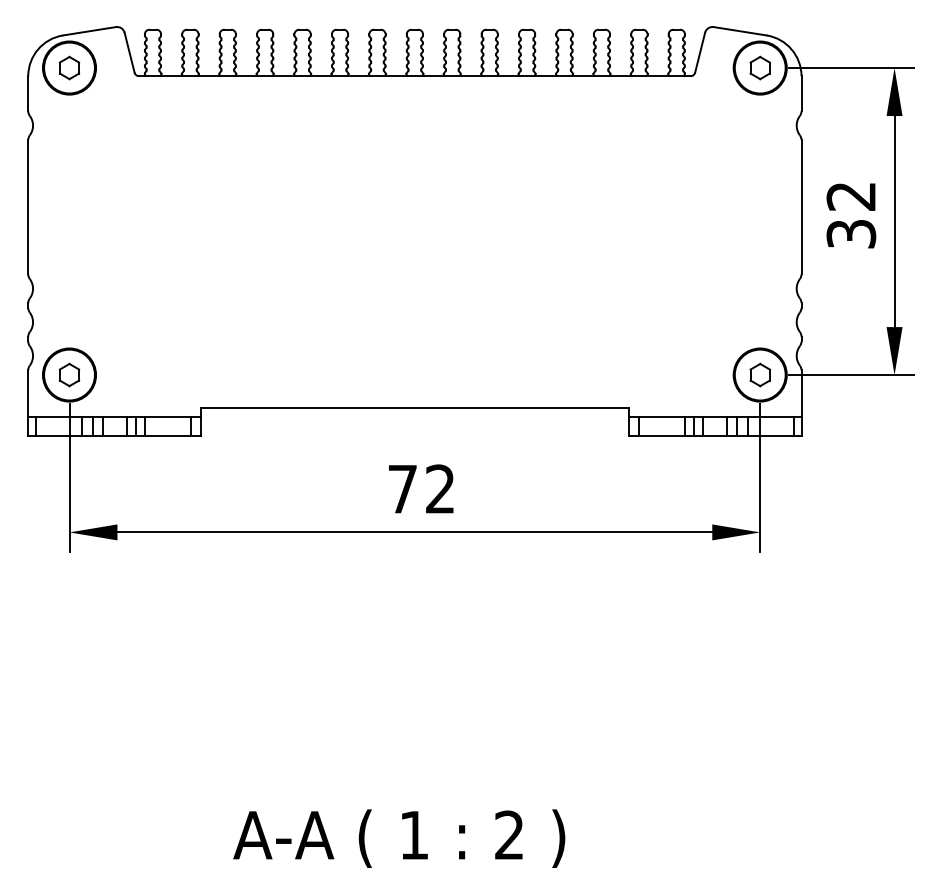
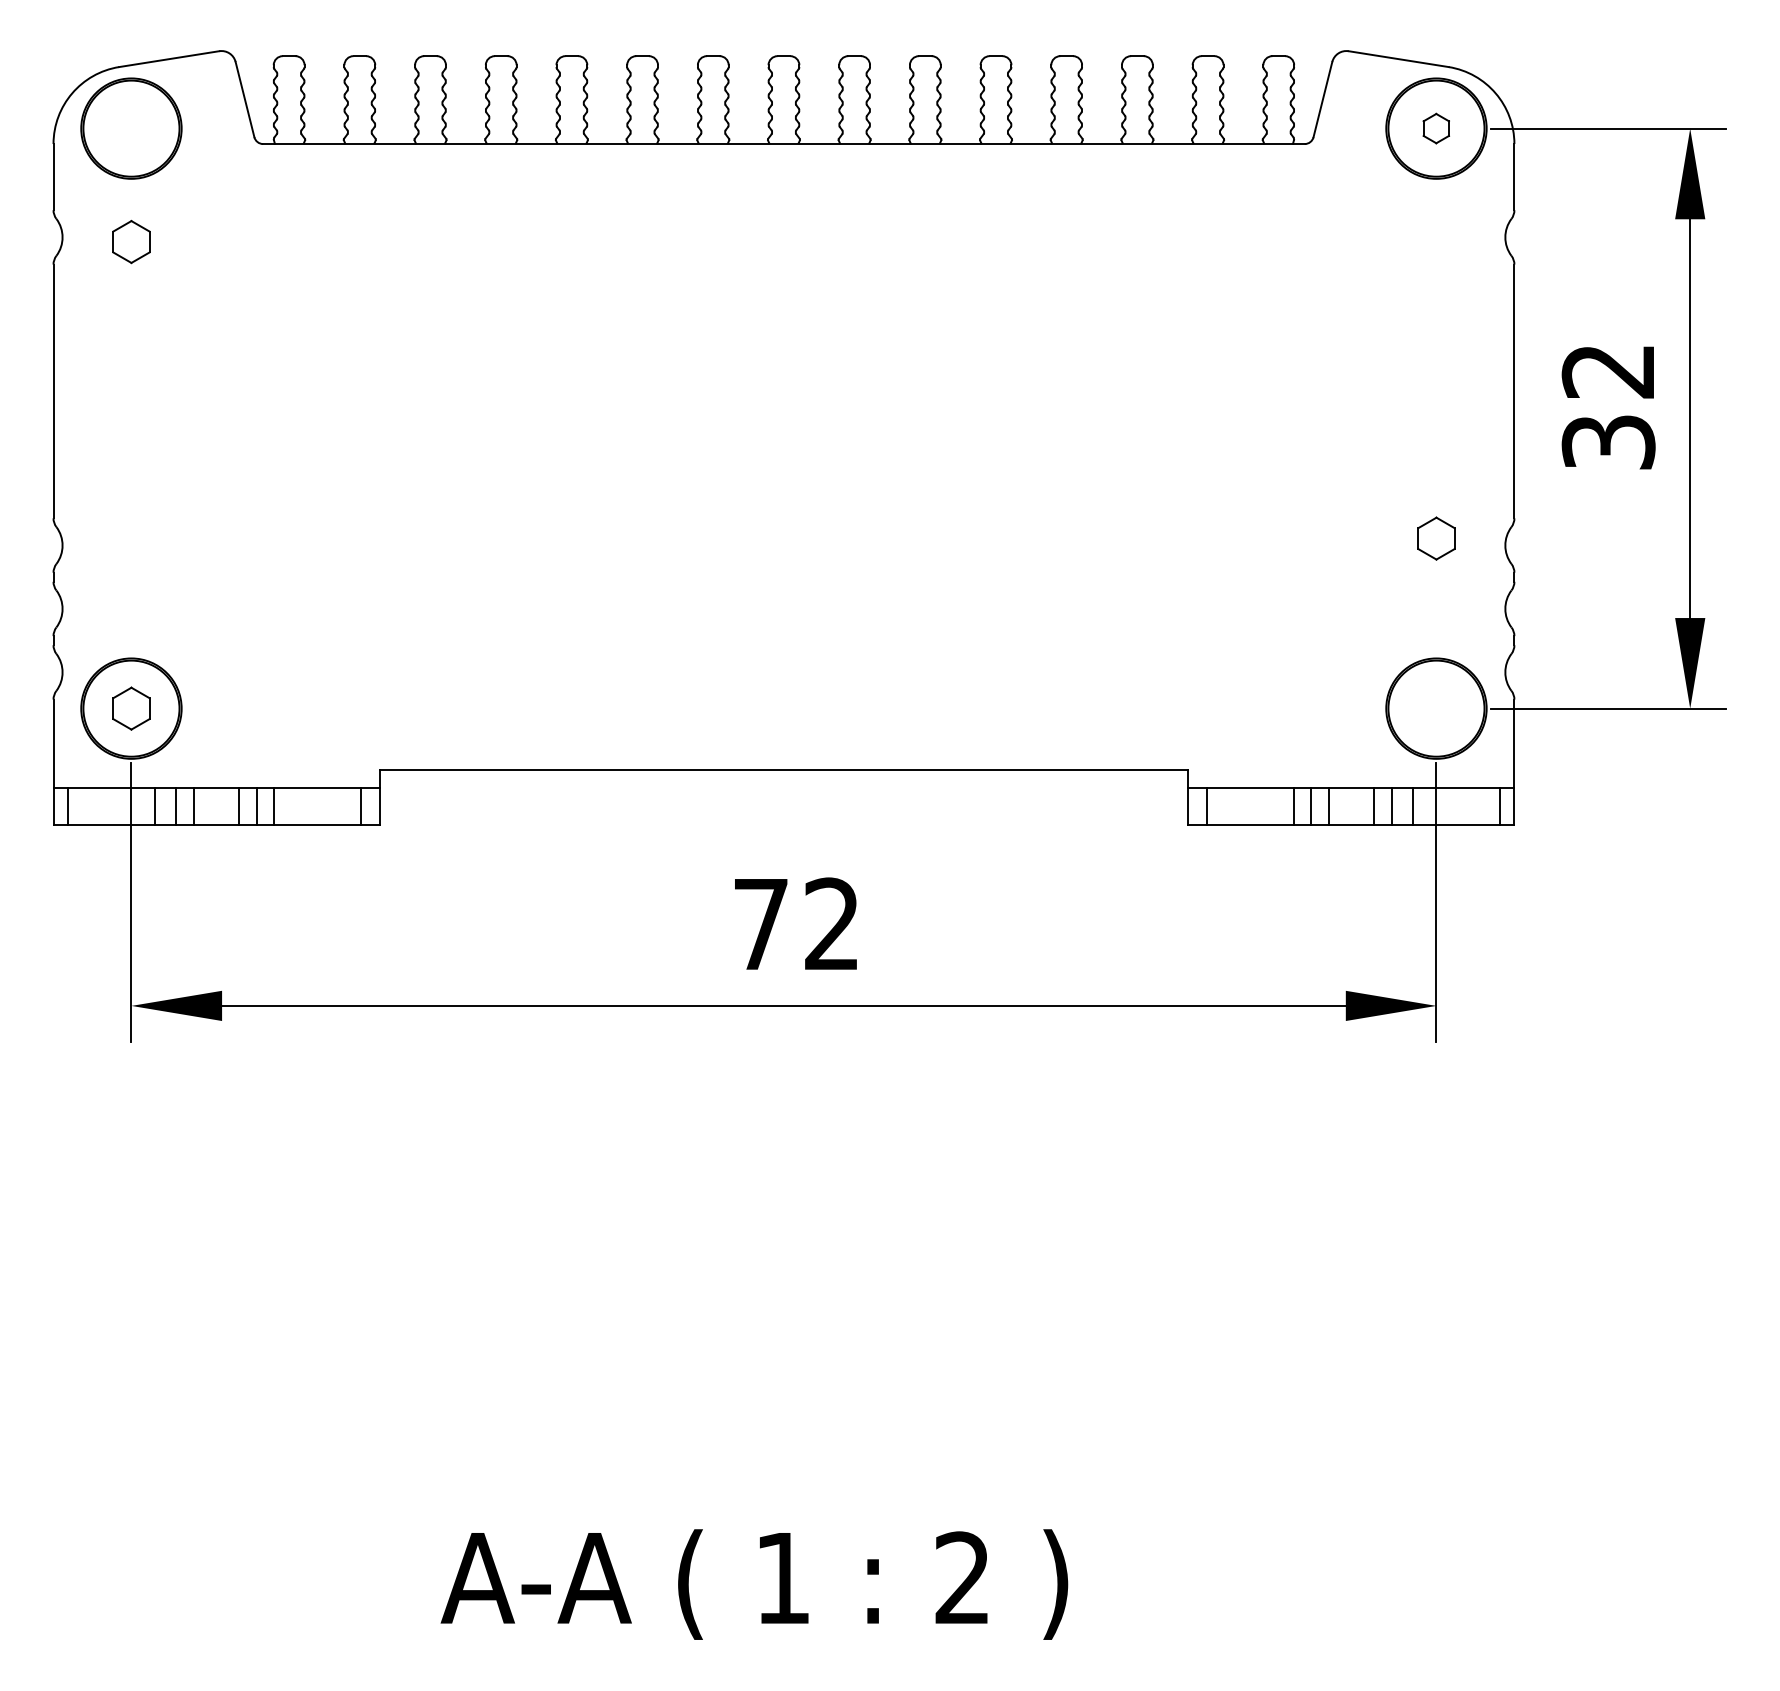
part: (69, 67) -> (131, 240), moved
part: (759, 67) -> (1435, 127), size x0.7
part: (759, 374) -> (1435, 537), moved

